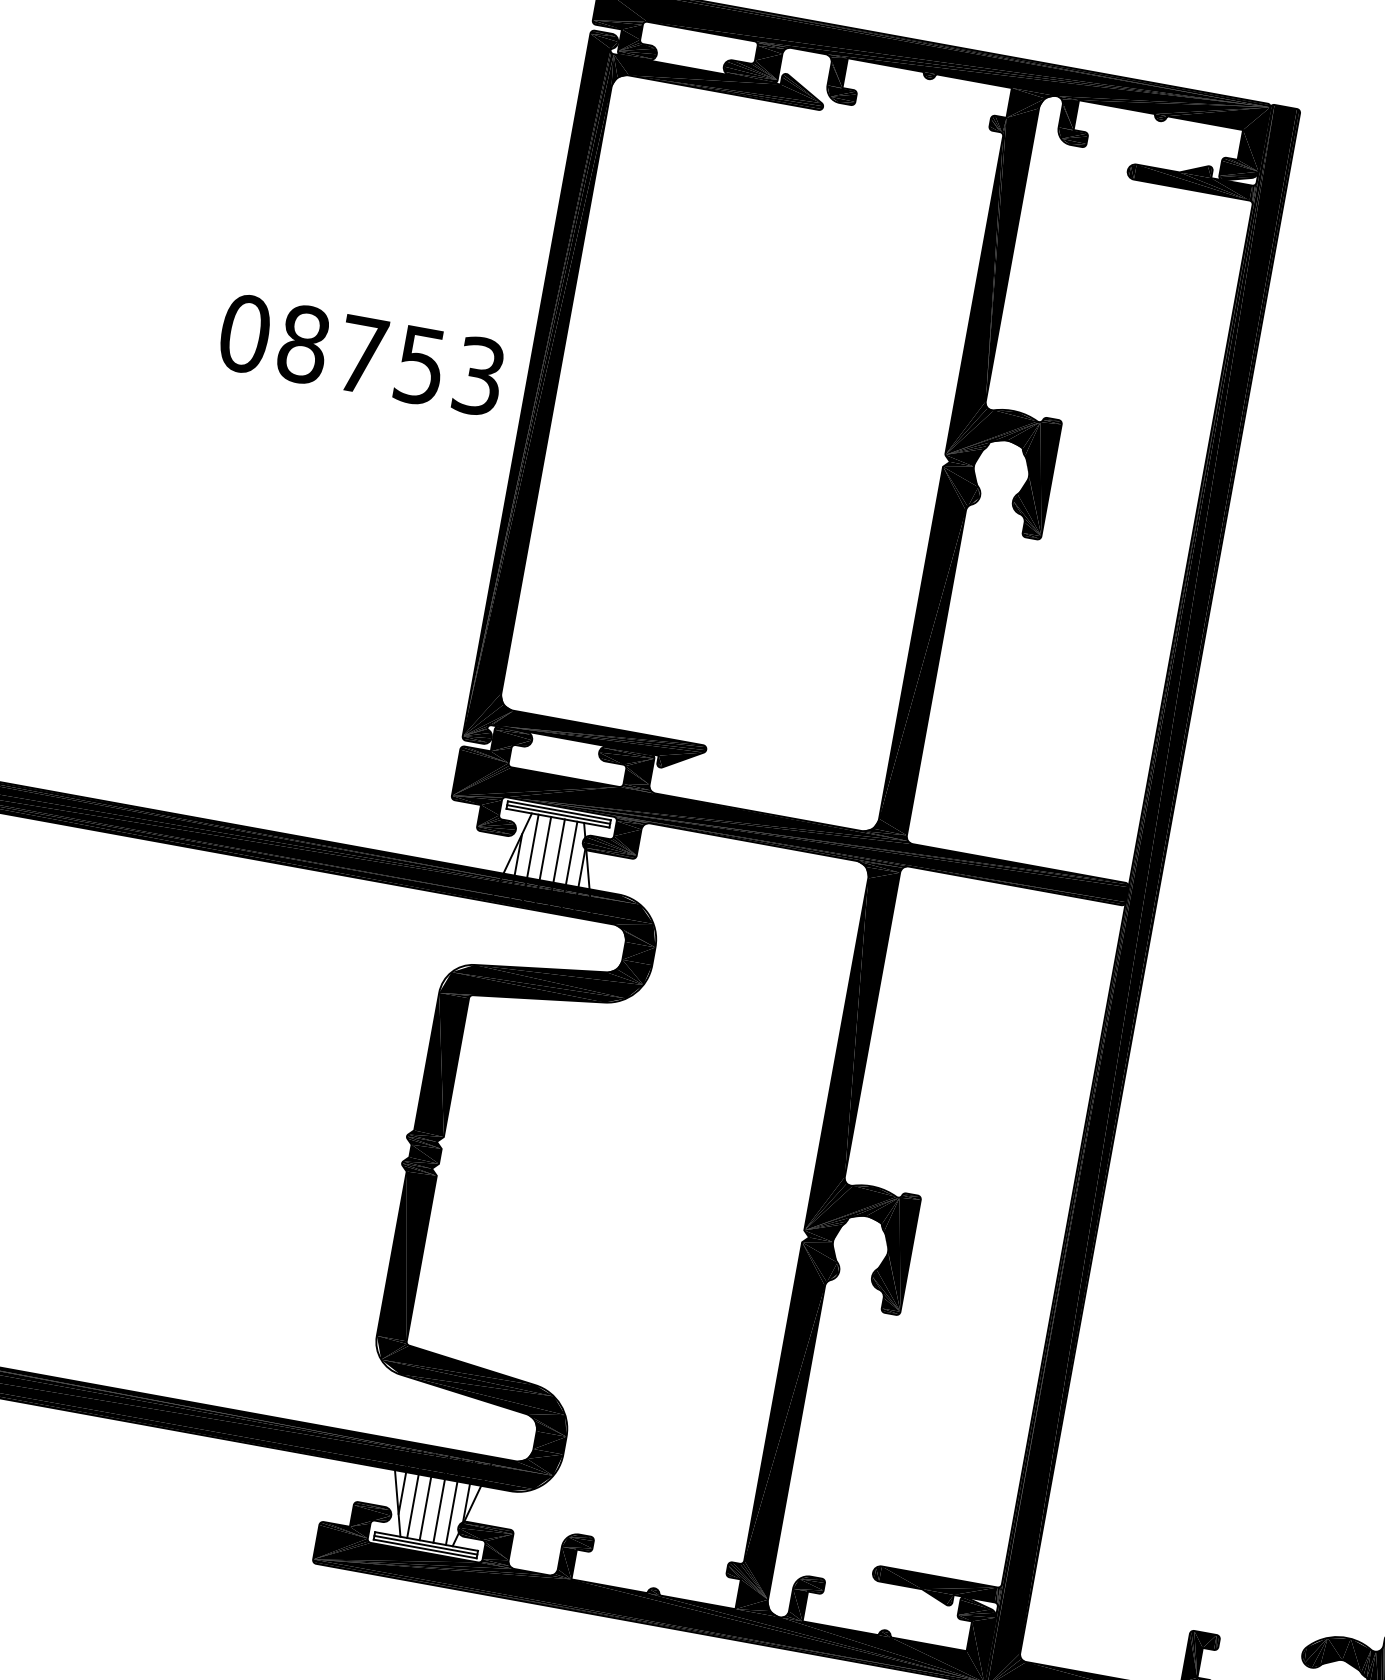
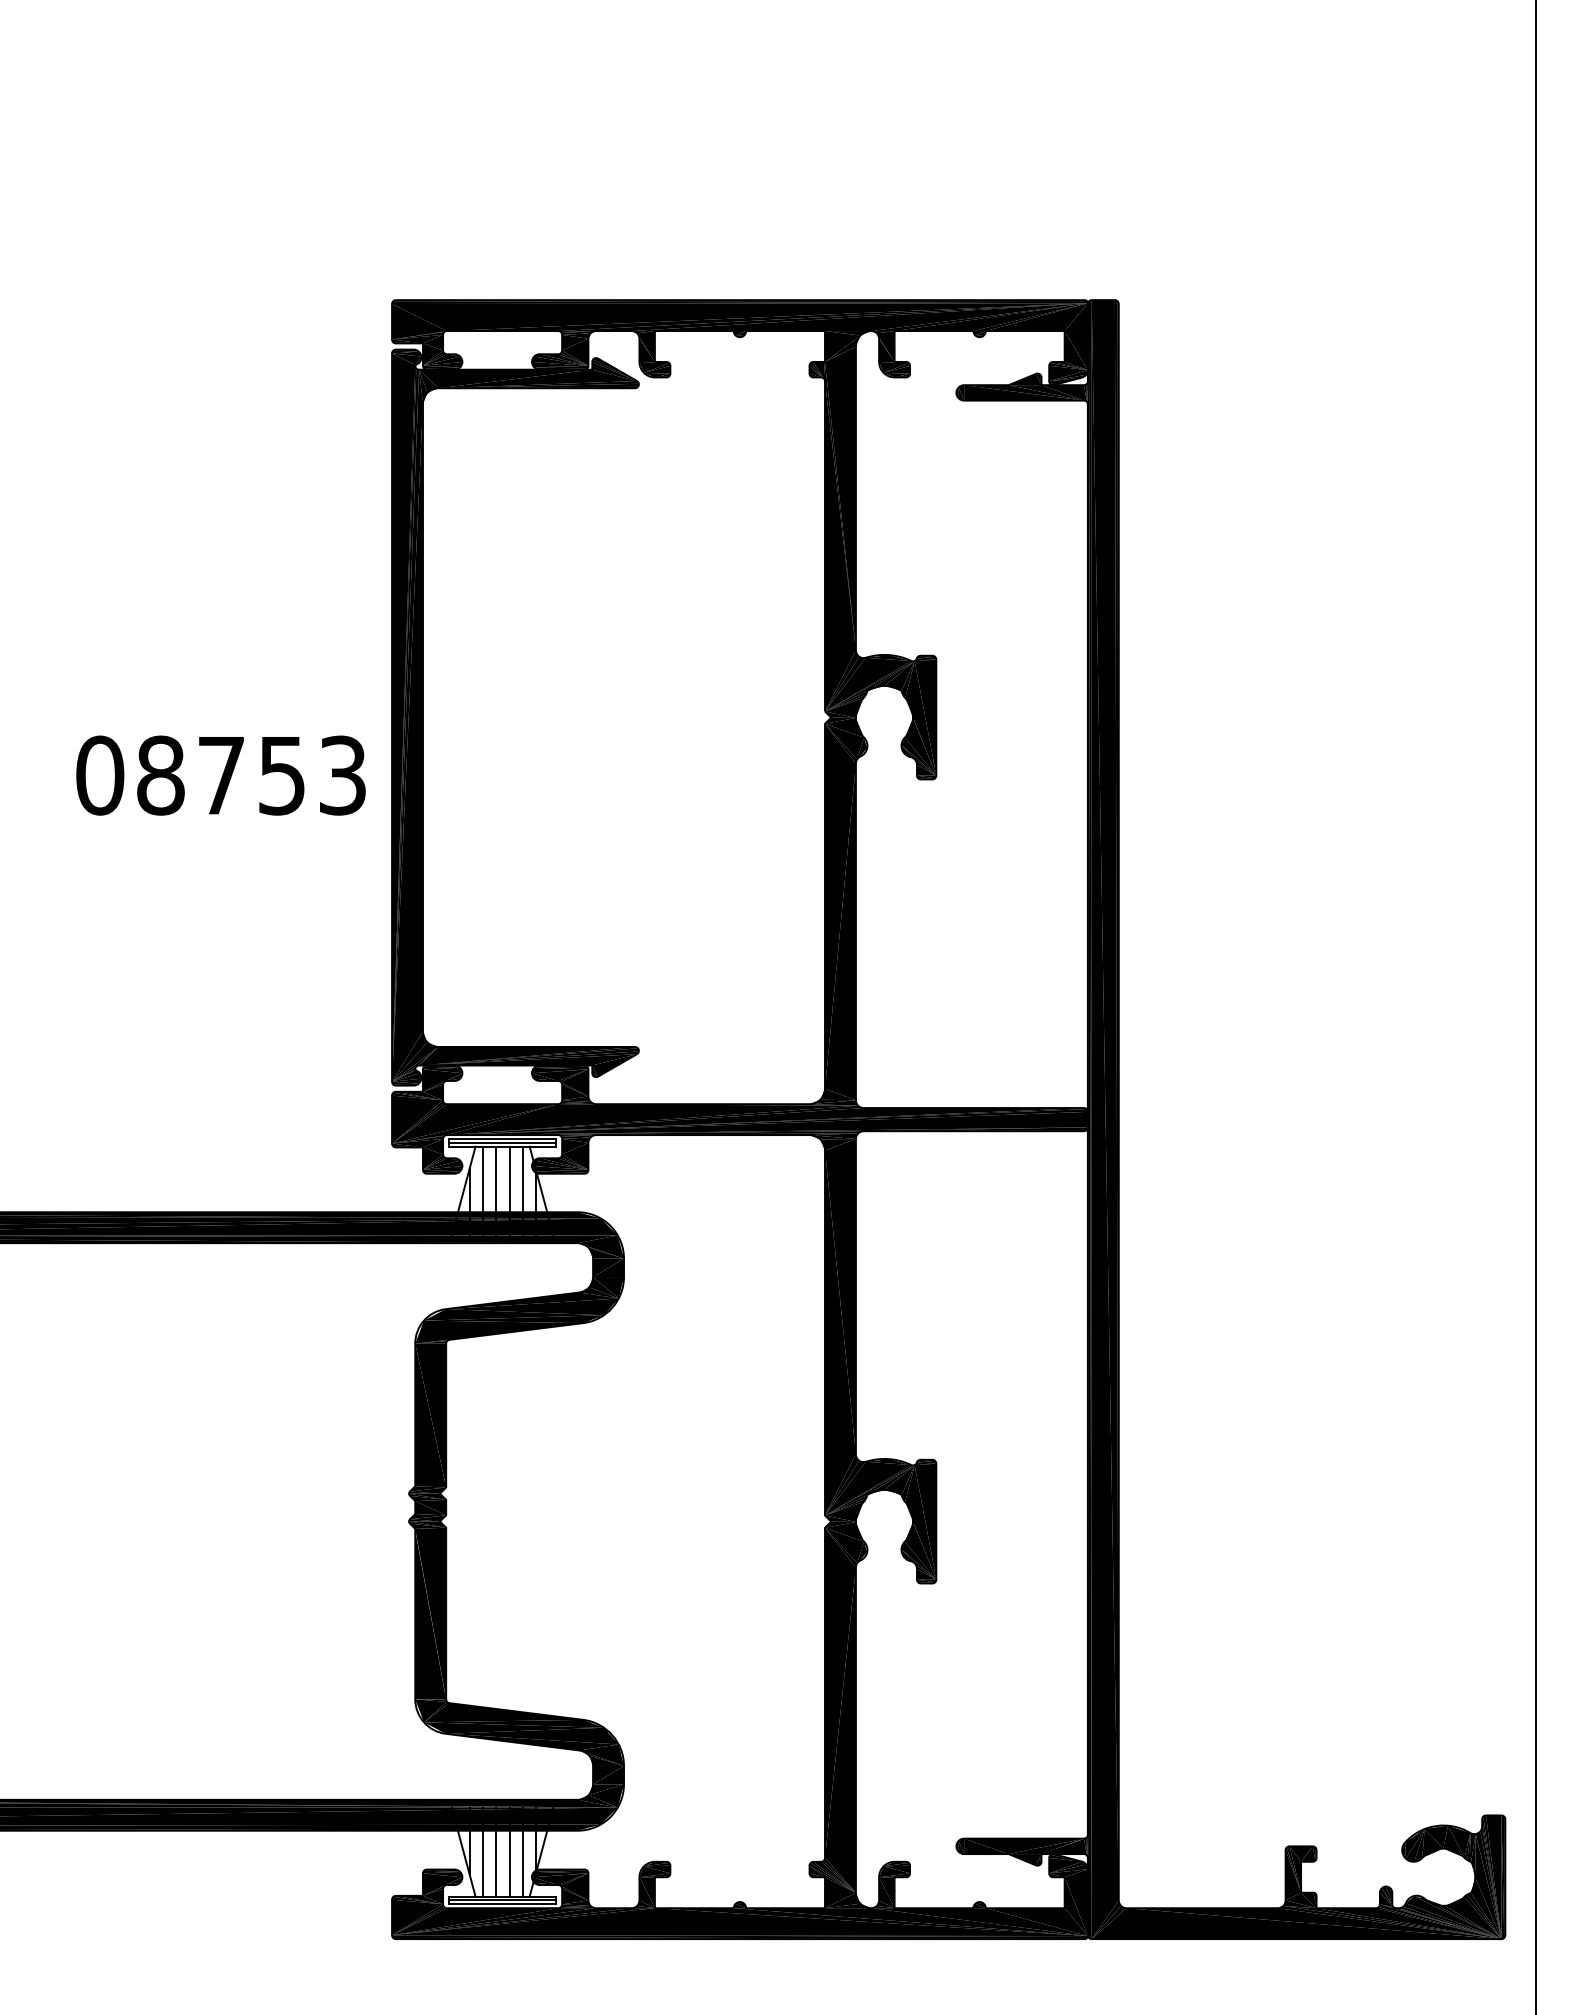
text: (361, 354) -> (220, 775), moved

